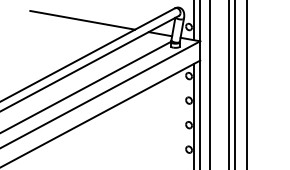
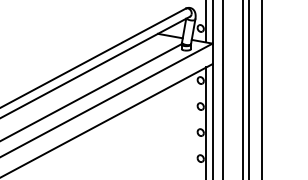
line: (82, 19) -> (87, 20), removed

